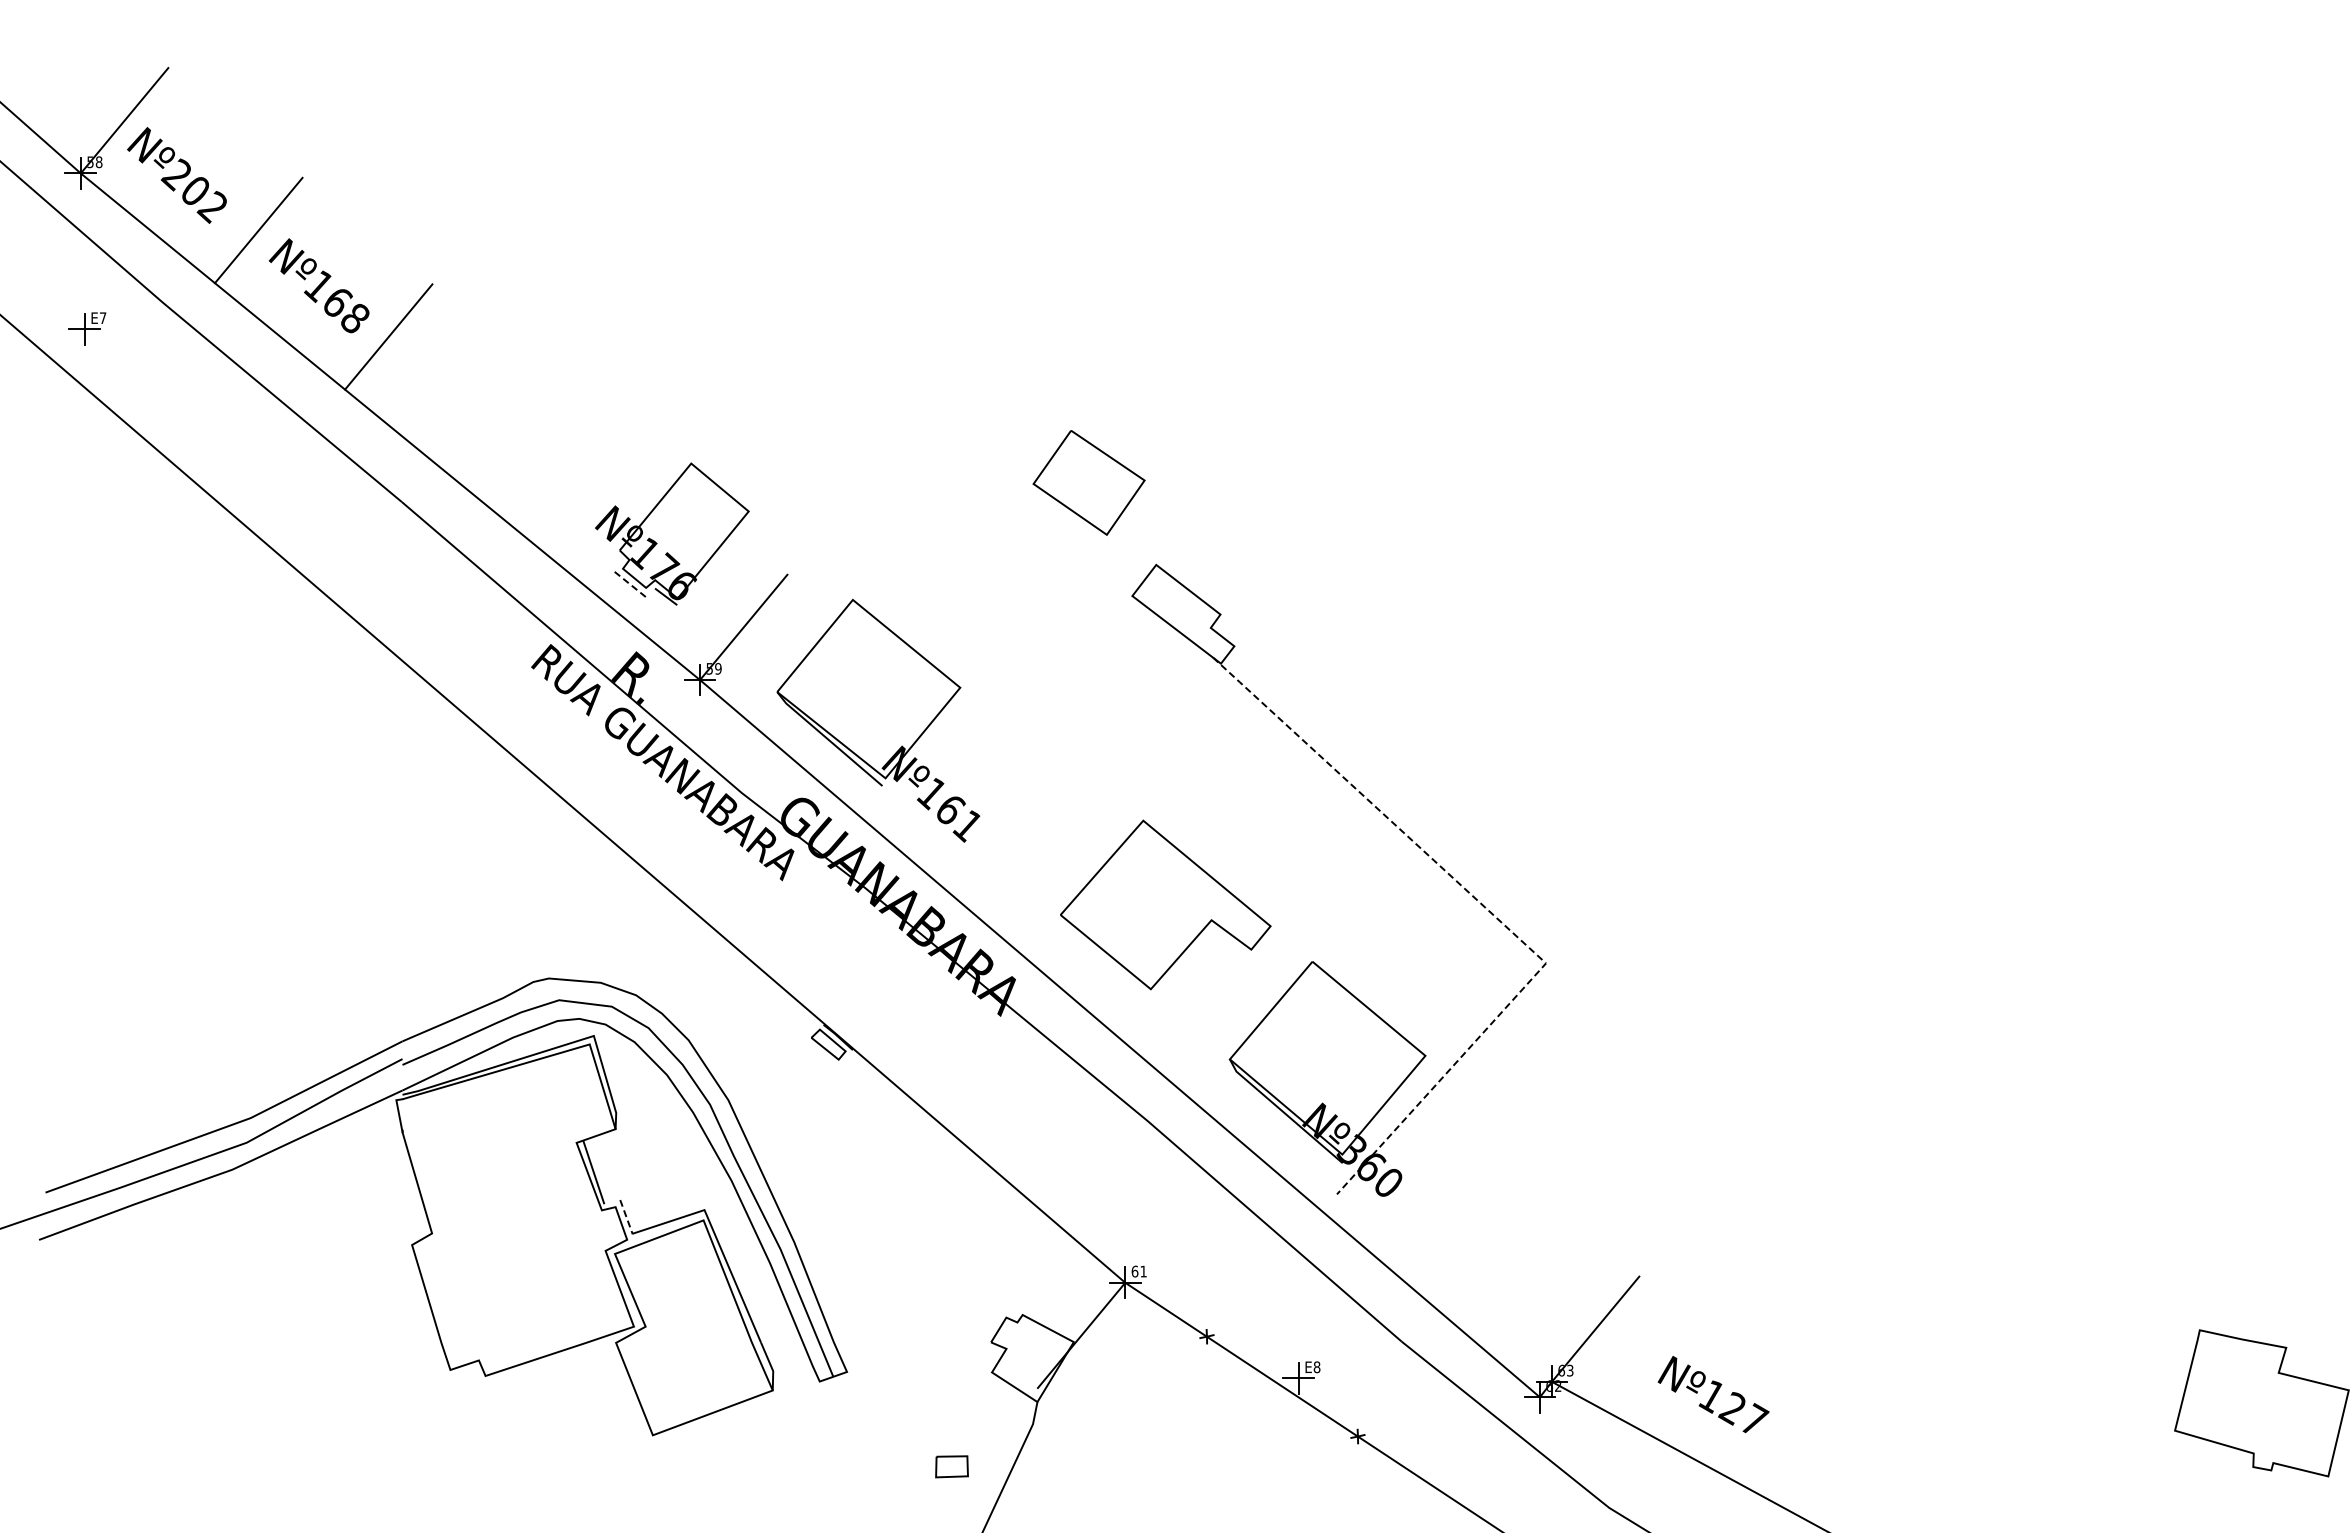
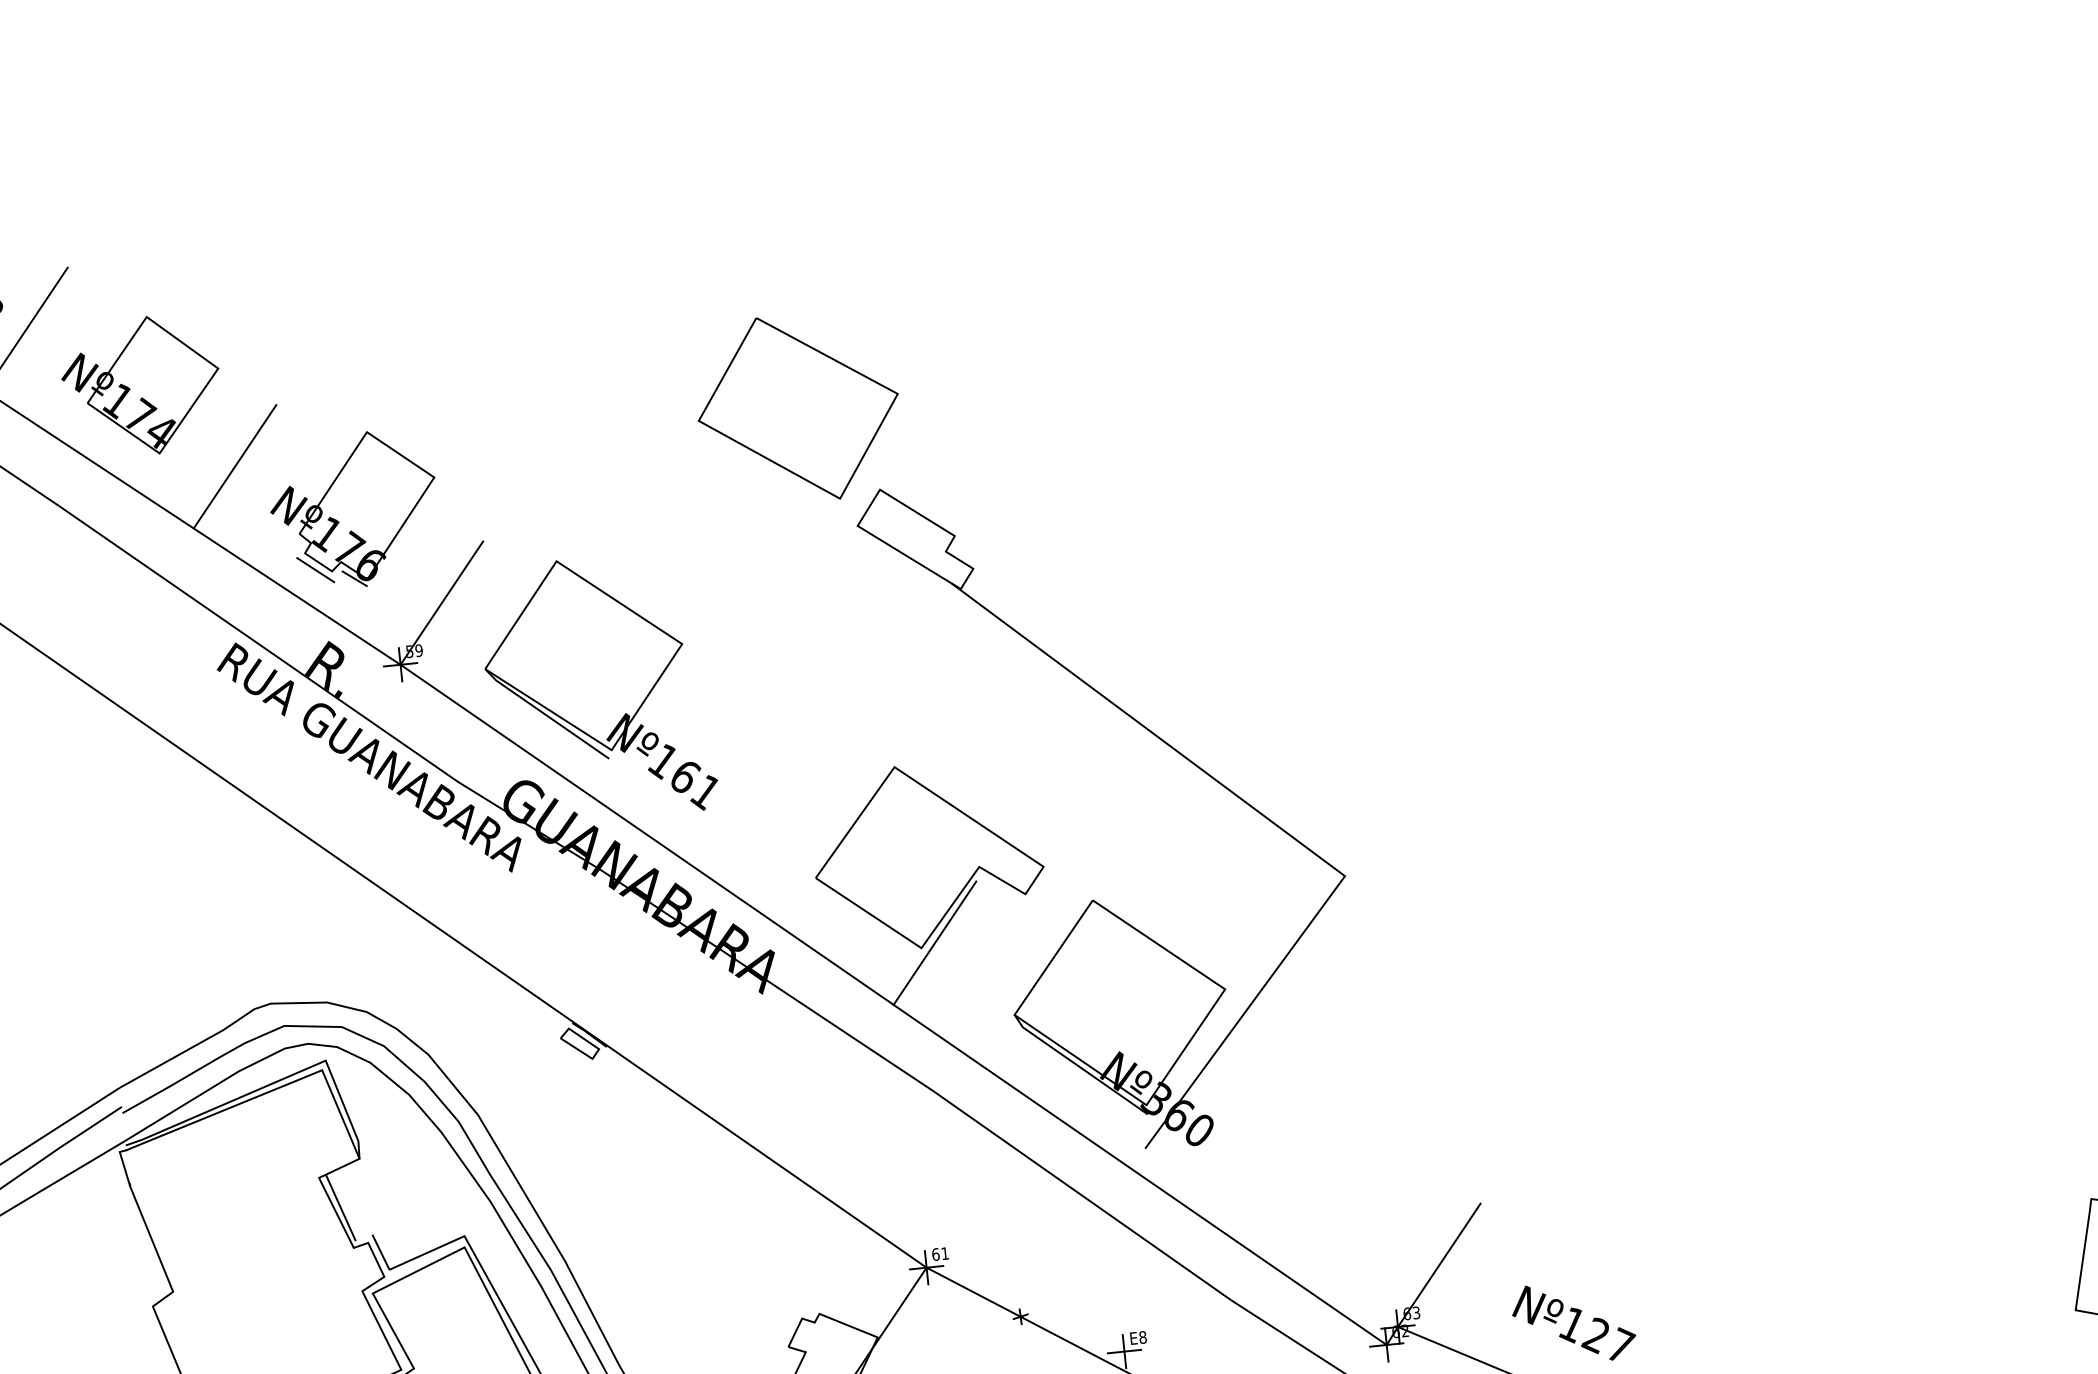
part: (488, 400) -> (141, 386), added
line: (566, 482) -> (234, 466), added
part: (1088, 482) -> (797, 408), size x1.67
line: (631, 585) -> (316, 570), dashed -> solid
line: (1494, 916) -> (1284, 831), dashed -> solid
line: (1163, 985) -> (934, 942), added
line: (626, 1217) -> (381, 1252), dashed -> solid

